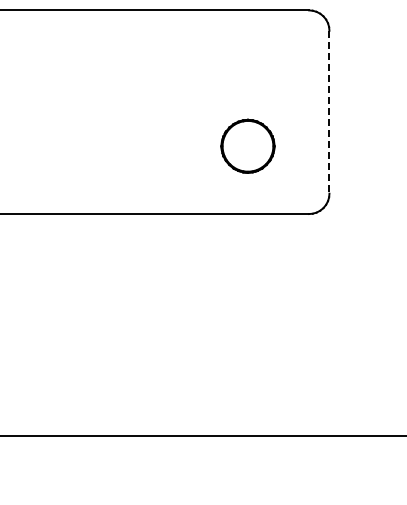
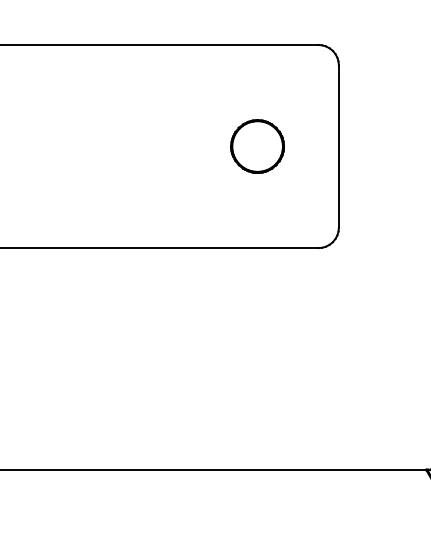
line: (329, 113) -> (338, 147), dashed -> solid
part: (247, 146) -> (257, 146), moved

